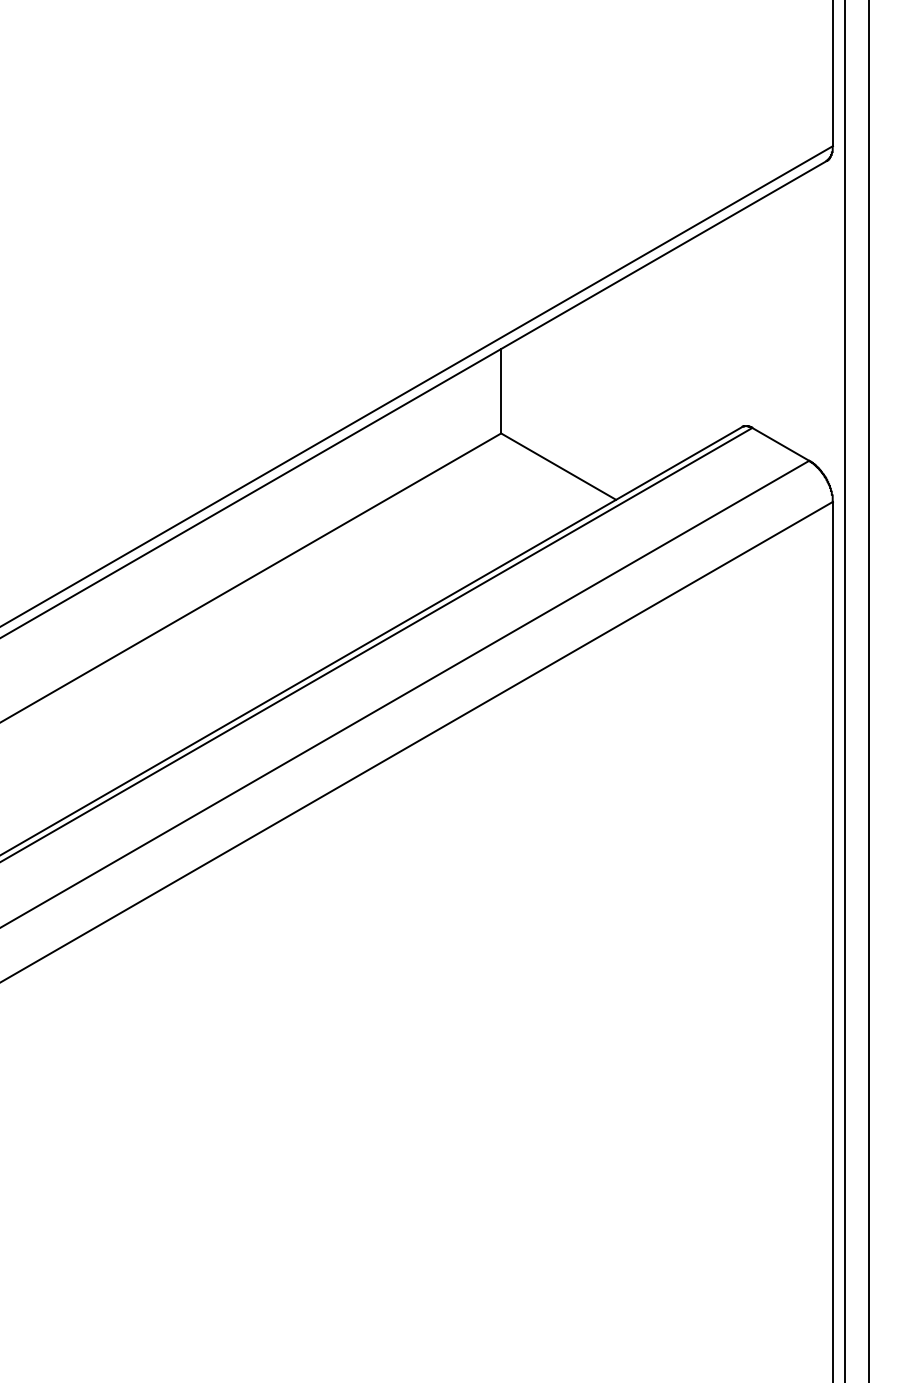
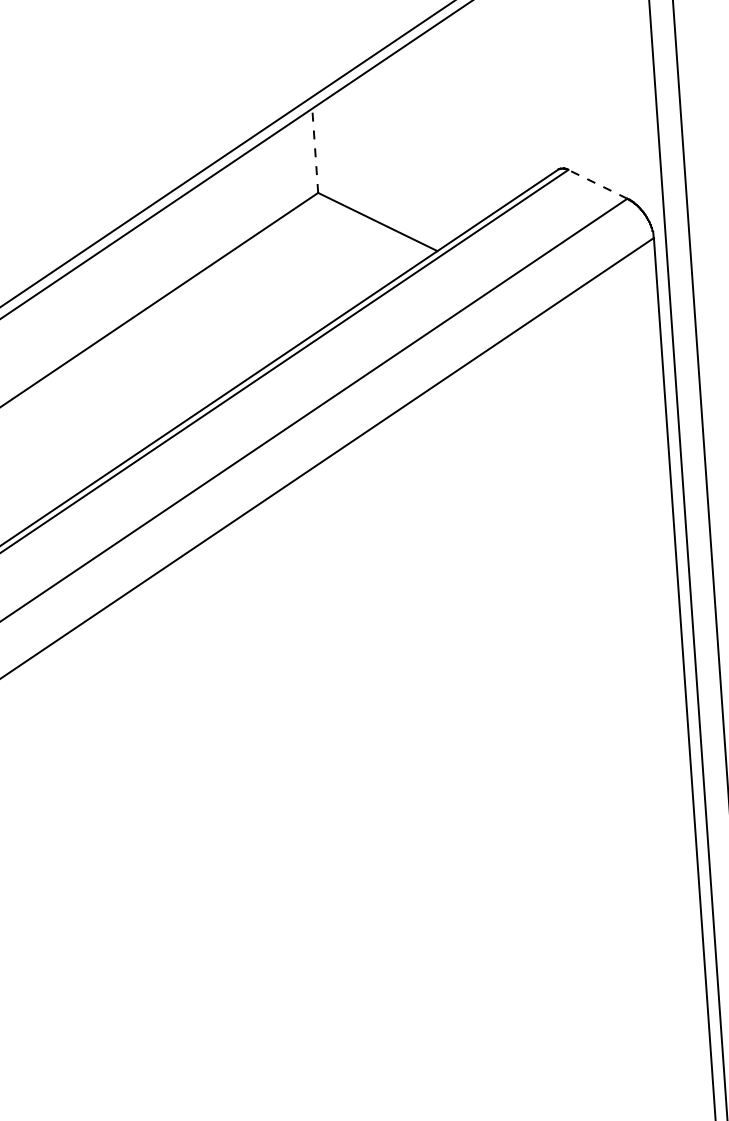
line: (501, 390) -> (315, 150), solid -> dashed
line: (780, 444) -> (597, 184), solid -> dashed

